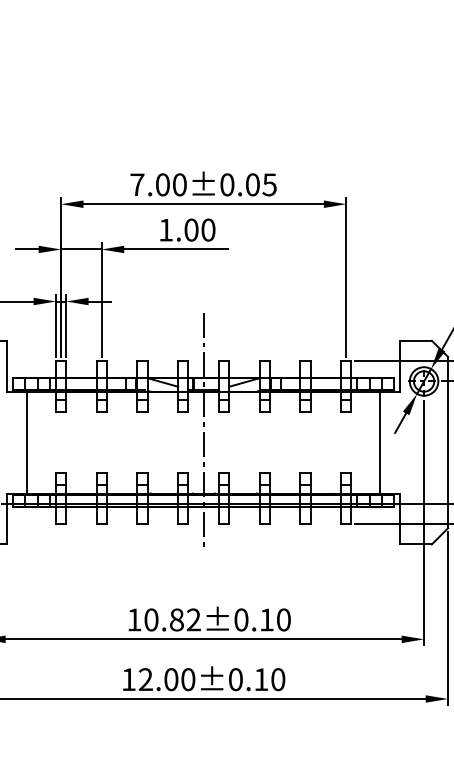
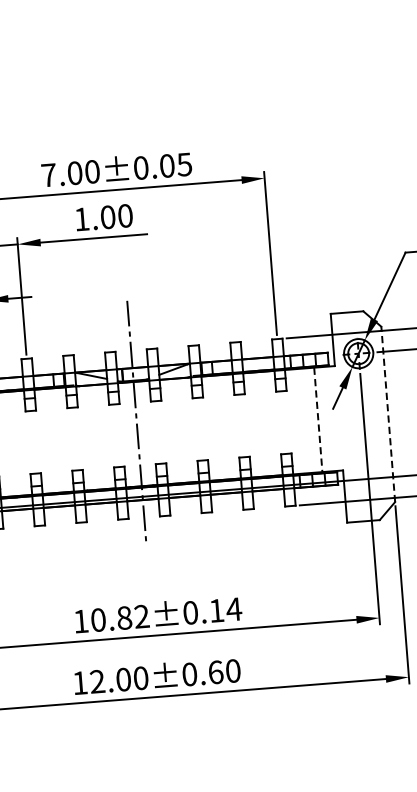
line: (379, 442) -> (317, 419), solid -> dashed
line: (448, 442) -> (388, 414), solid -> dashed
text: (283, 619) -> (233, 608), 10.82±0.10 -> 10.82±0.14
text: (261, 679) -> (216, 672), 12.00±0.10 -> 12.00±0.60

